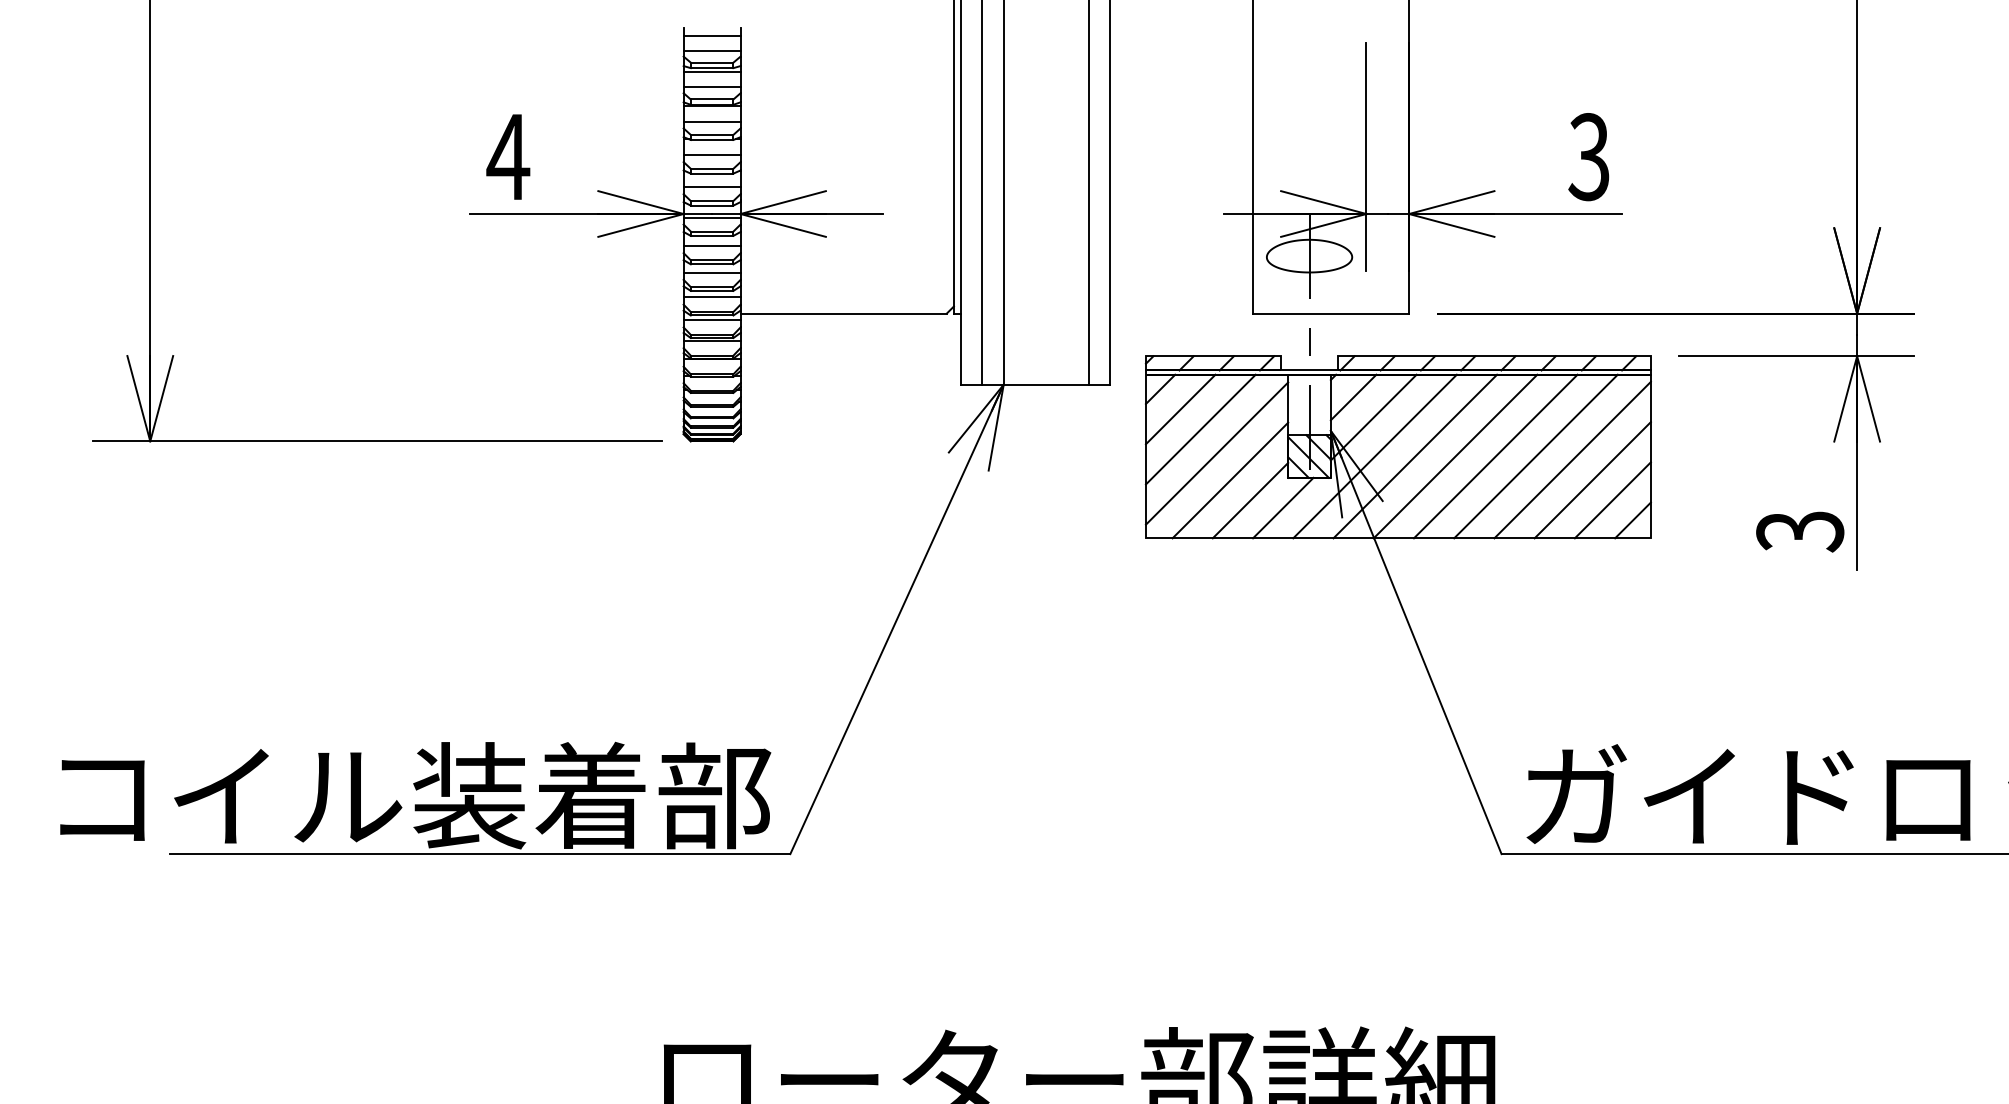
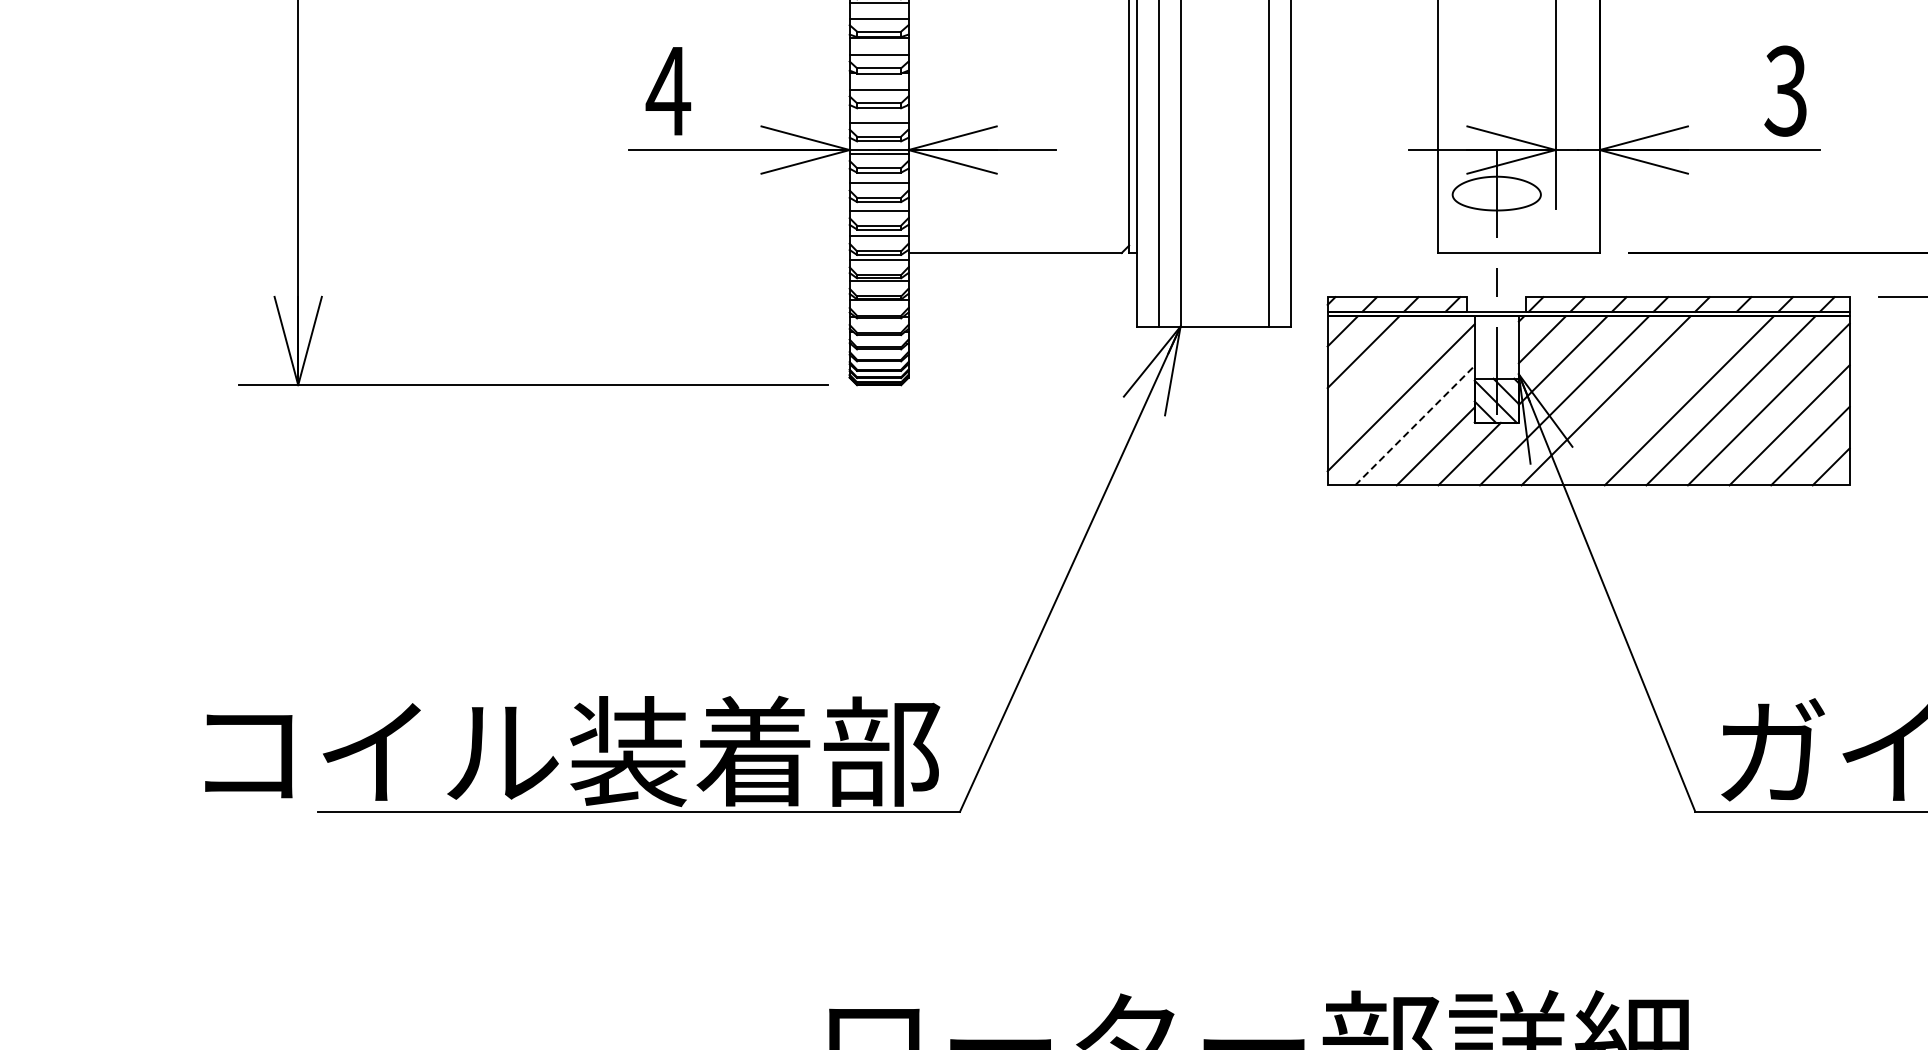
line: (1200, 429) -> (1384, 372), removed
line: (1455, 456) -> (1647, 400), removed
line: (1230, 480) -> (1415, 425), solid -> dashed

